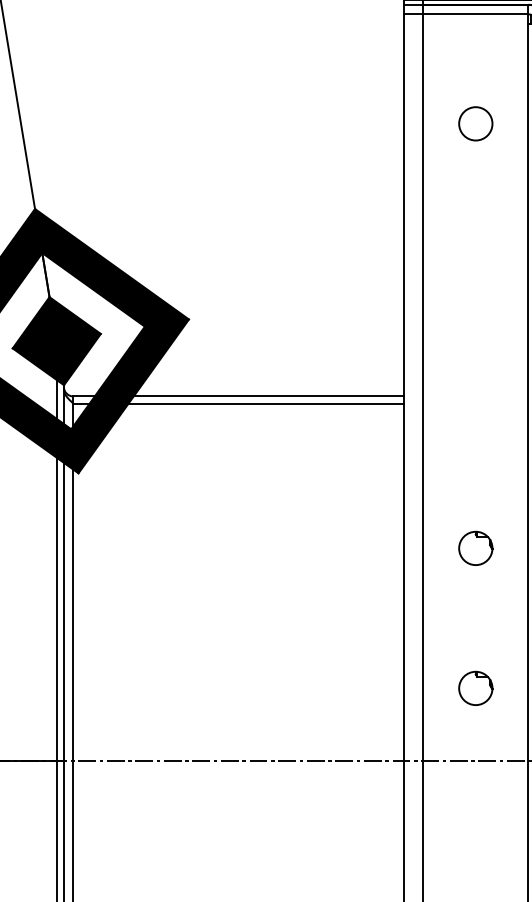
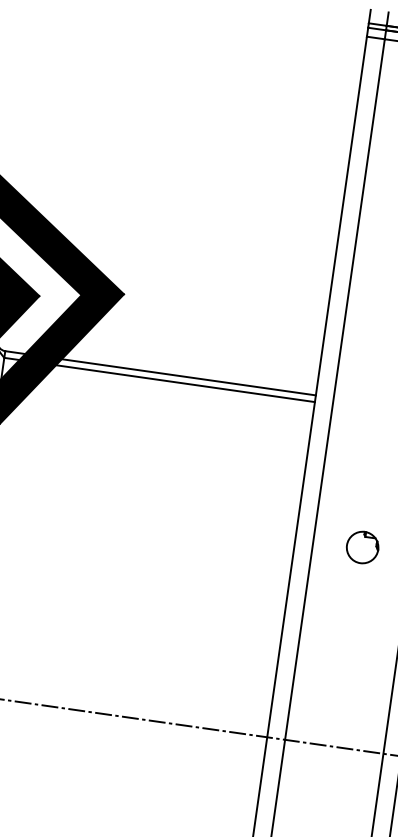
part: (475, 687) -> (343, 678), removed

